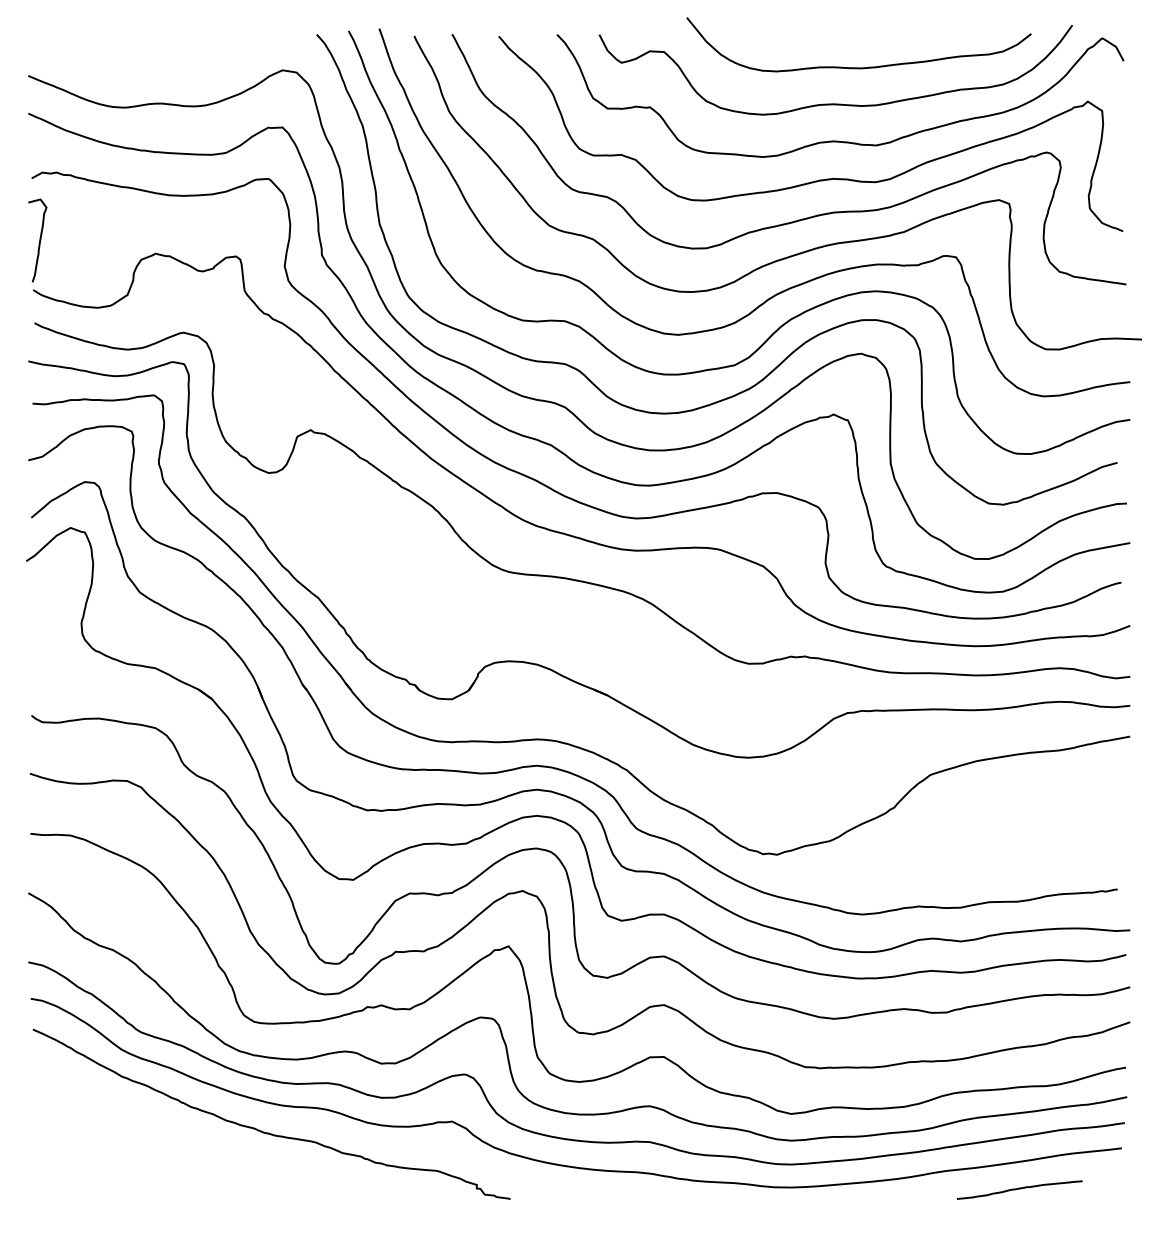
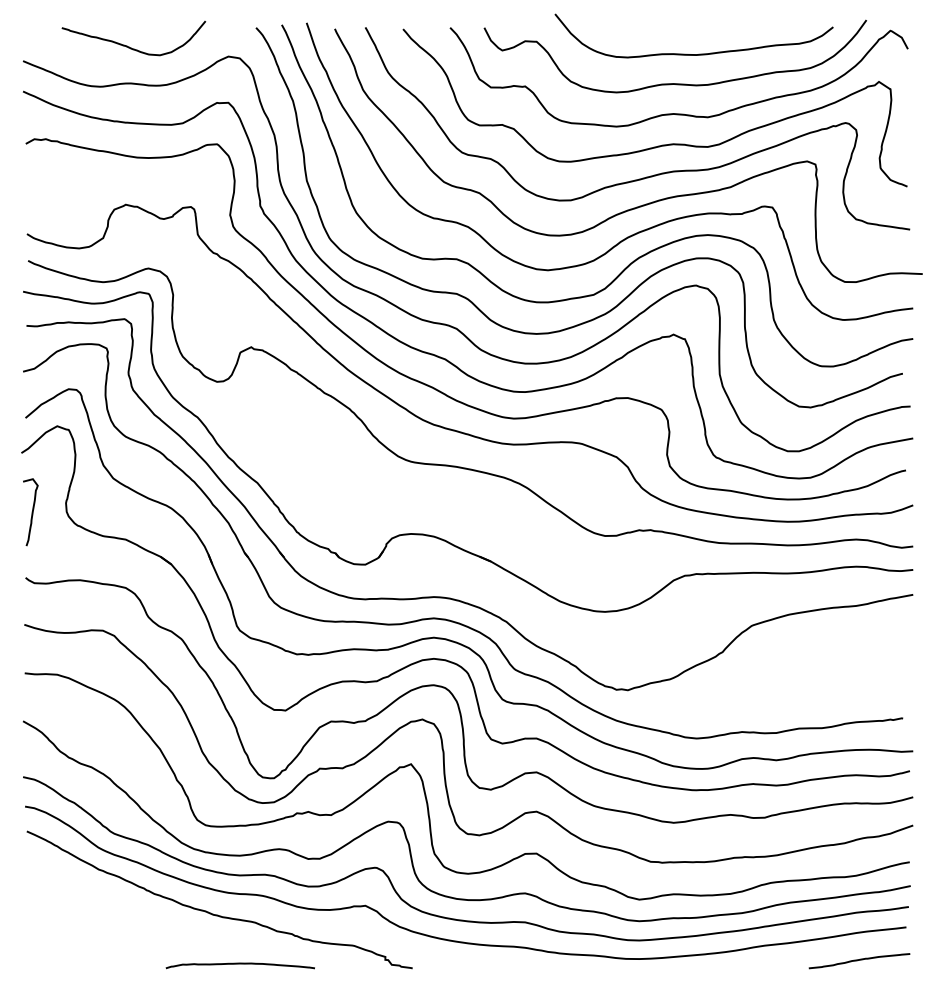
curve: (160, 58) -> (129, 47), added
curve: (39, 240) -> (32, 512), moved
curve: (1019, 1189) -> (859, 960), moved
curve: (297, 1193) -> (240, 963), added

